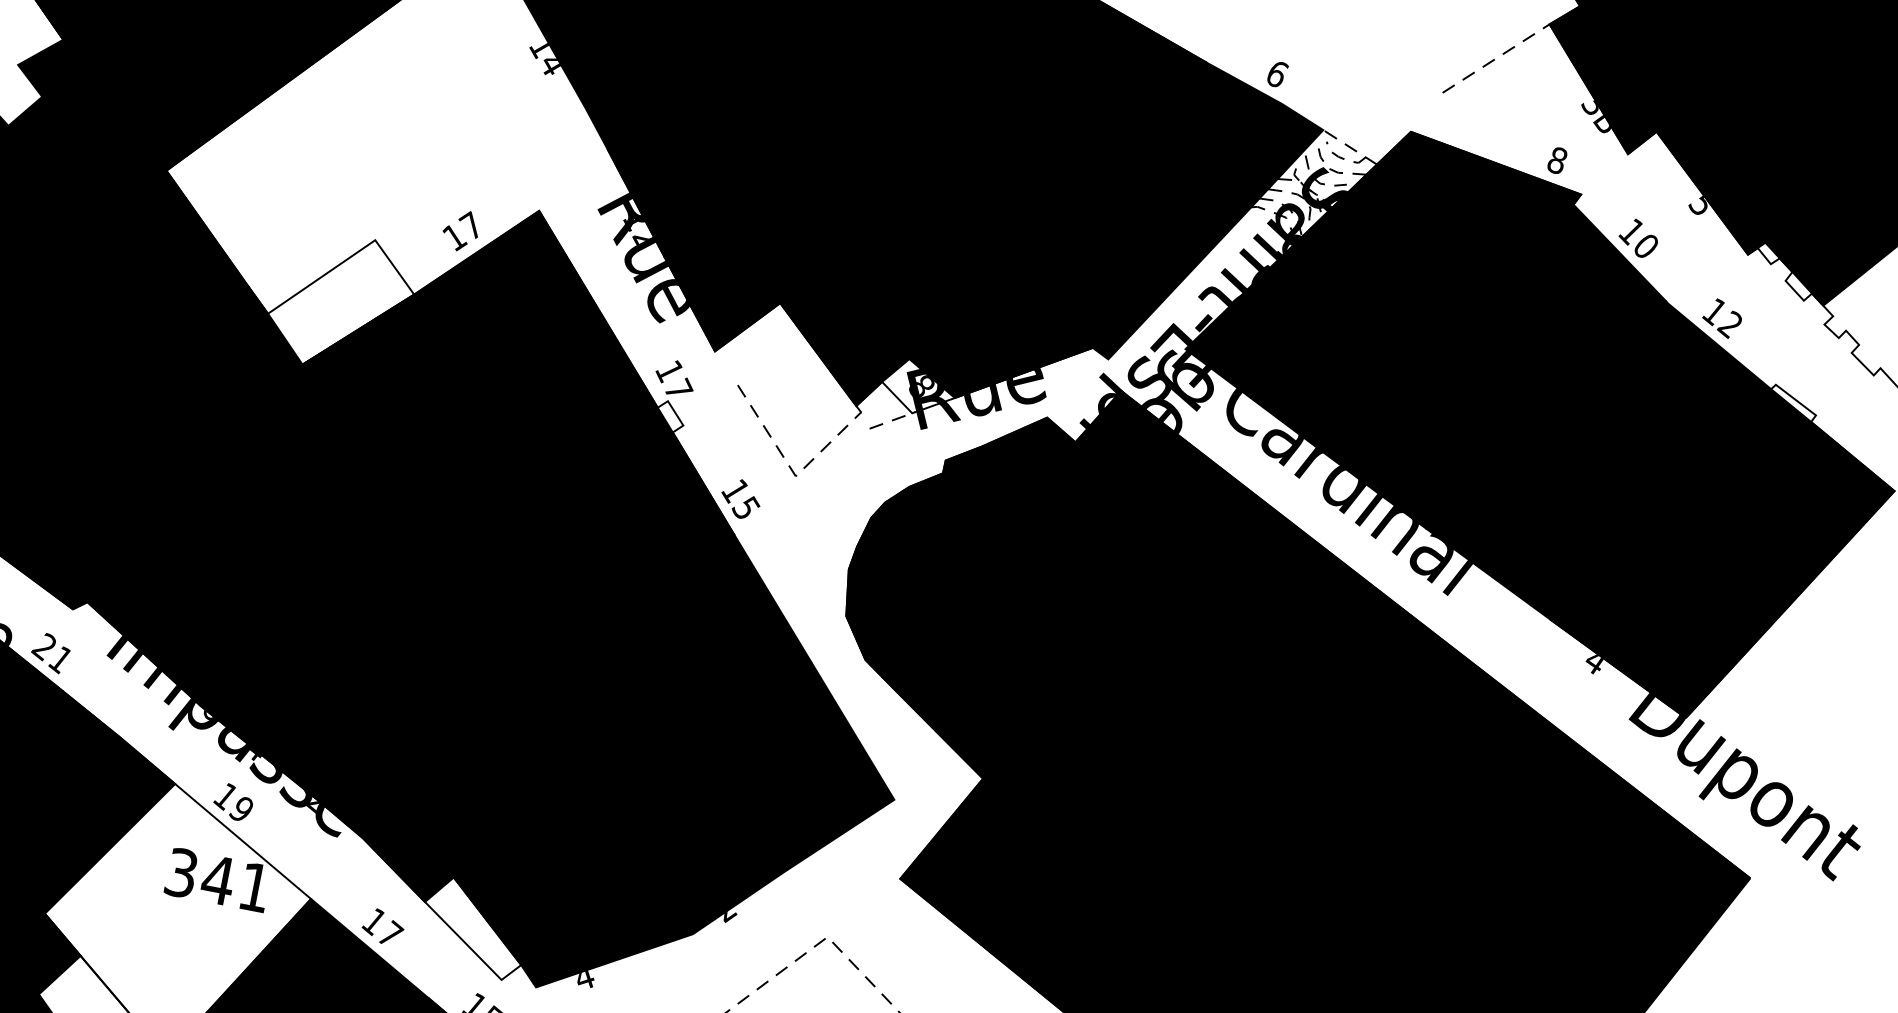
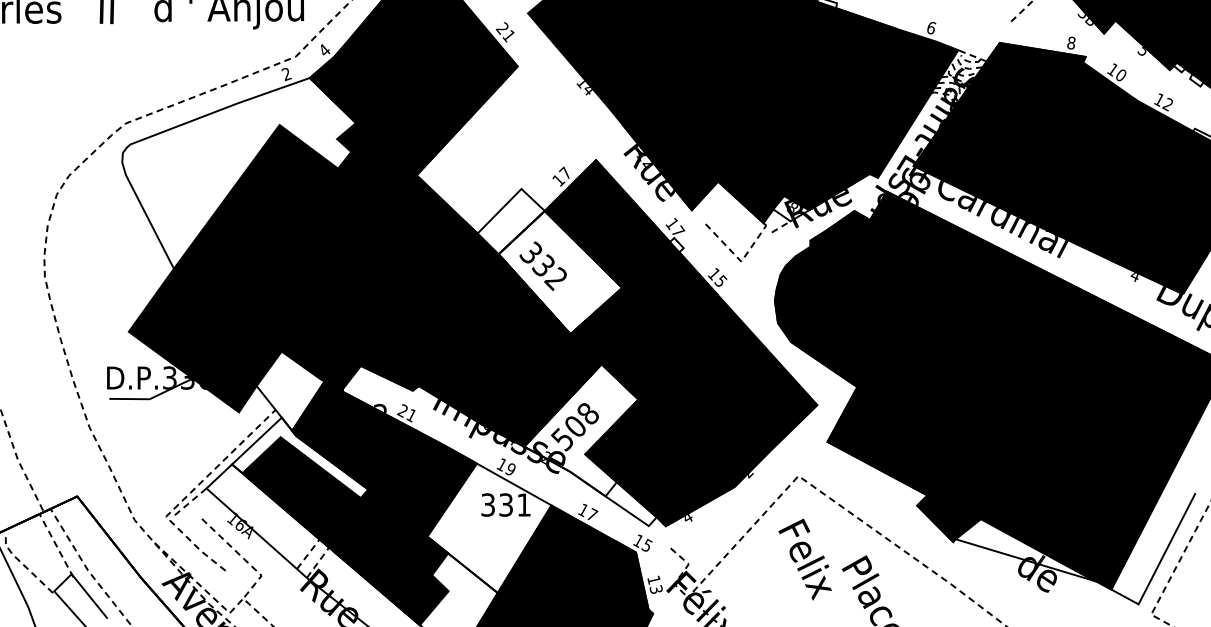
fill: (421, 426) -> (560, 272), removed
fill: (401, 757) -> (581, 430), removed
text: (217, 878) -> (505, 504), 341 -> 331

